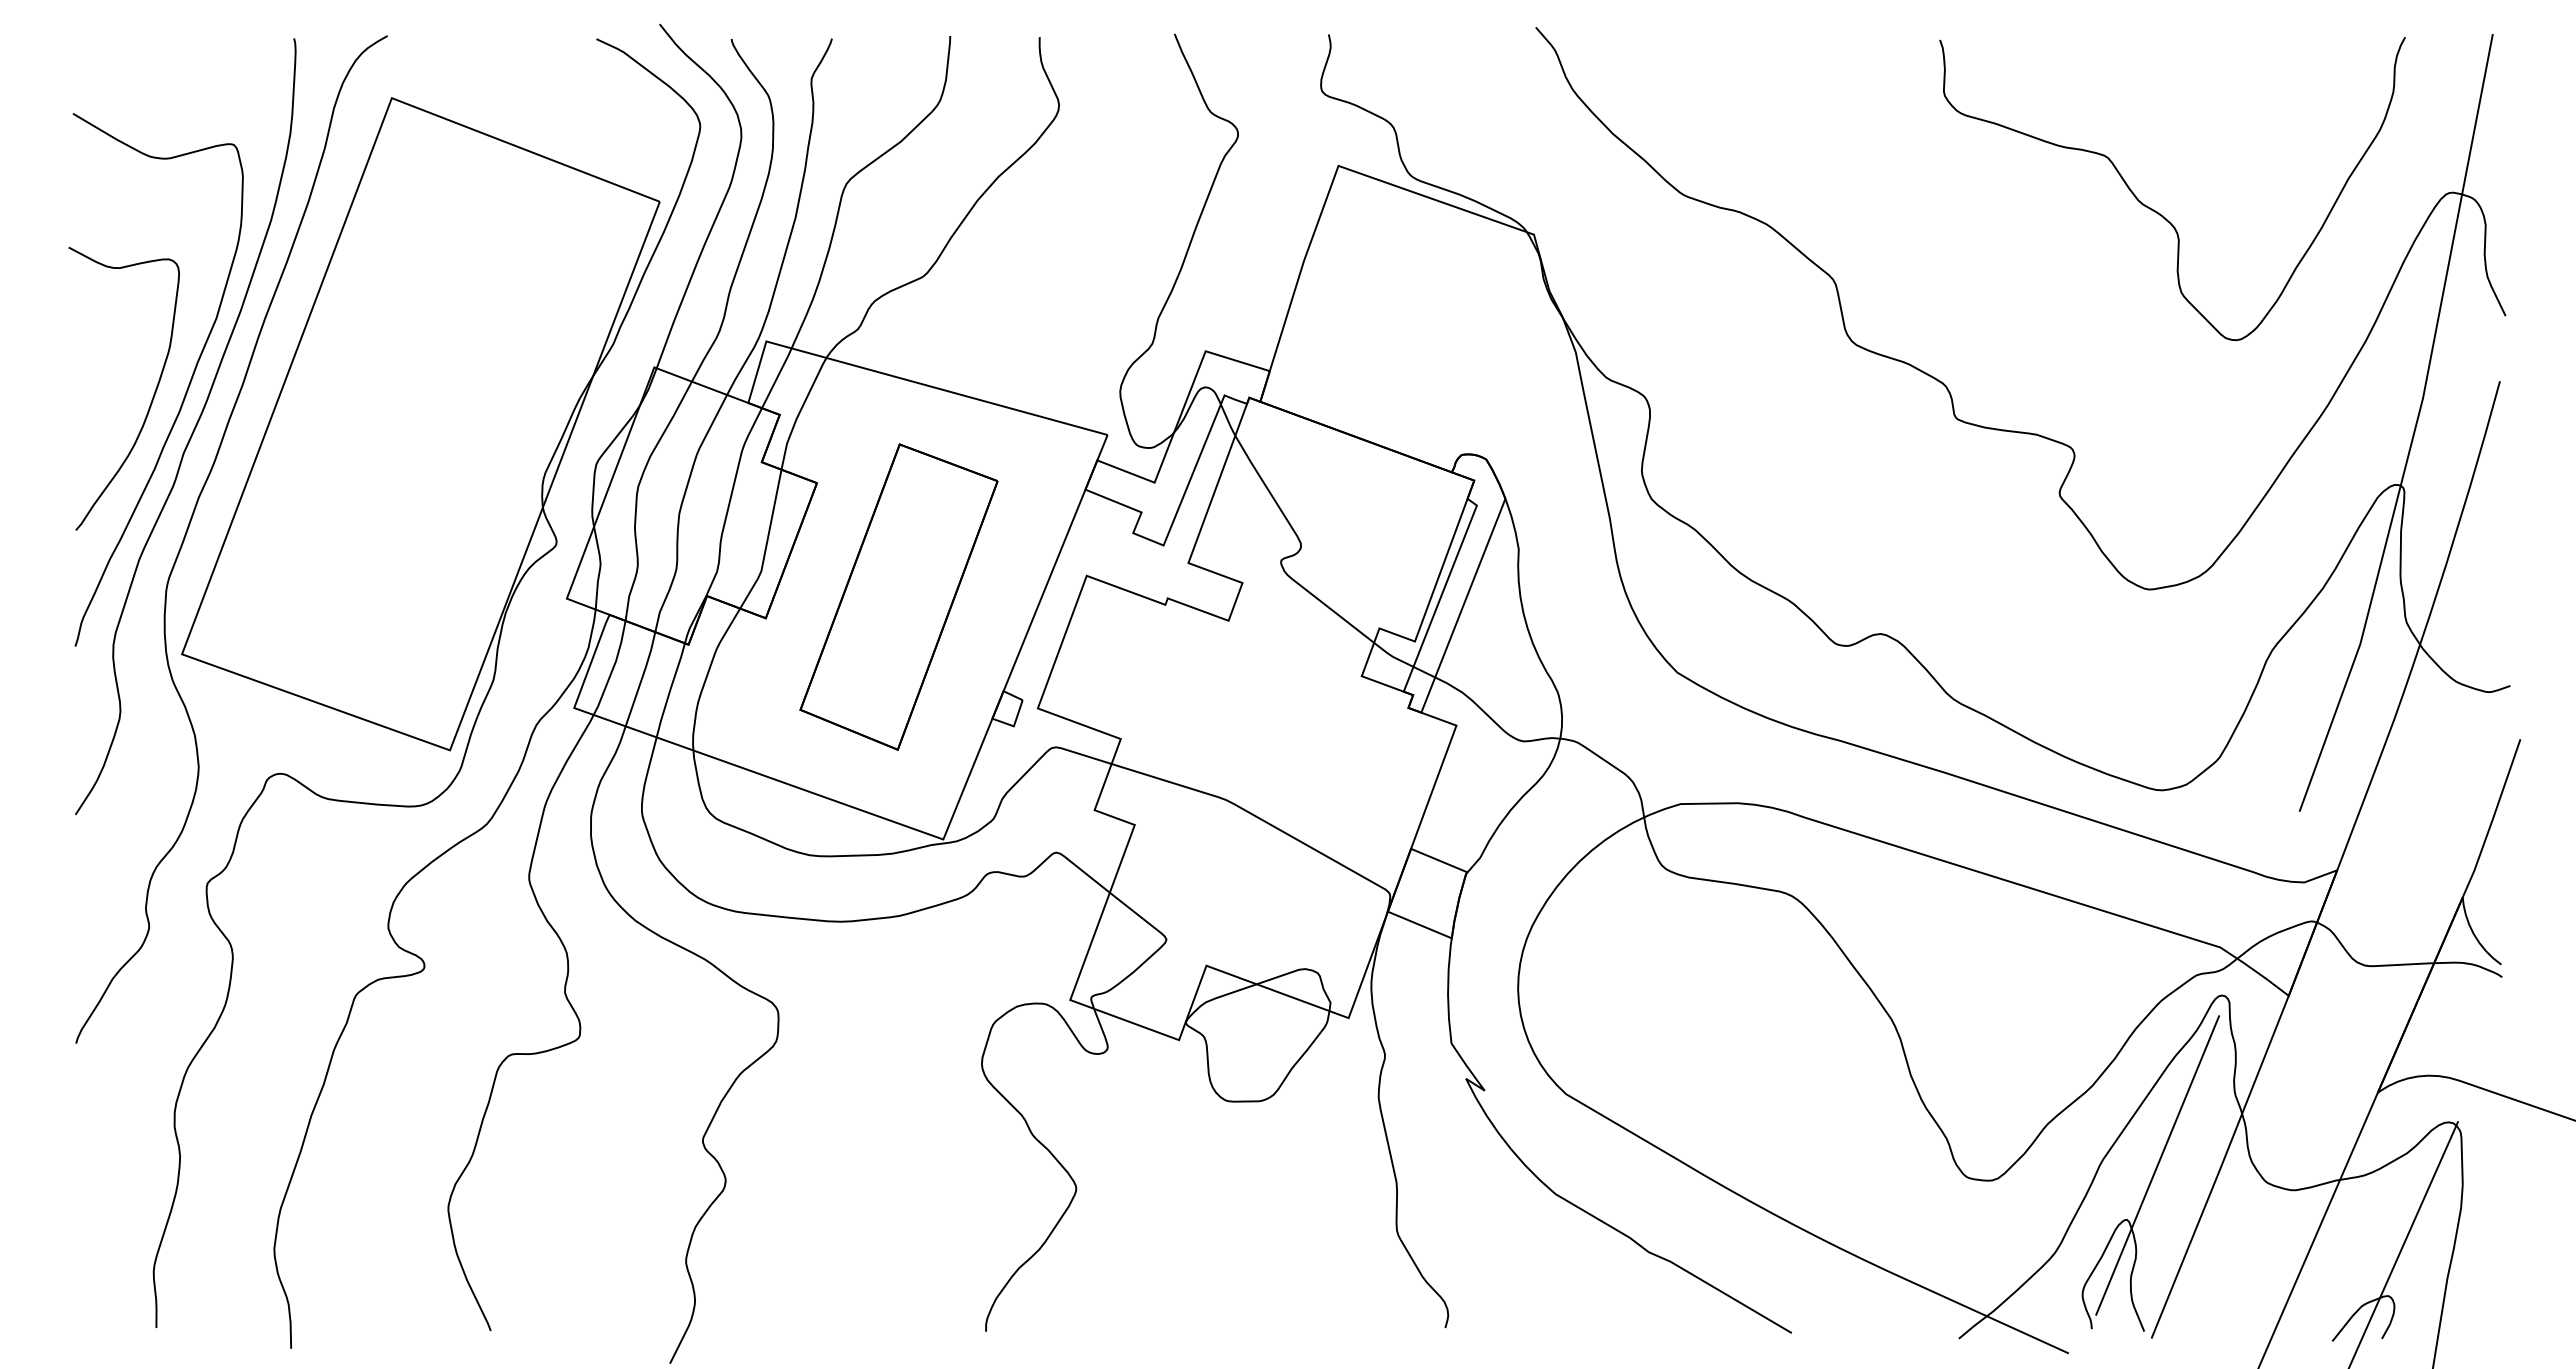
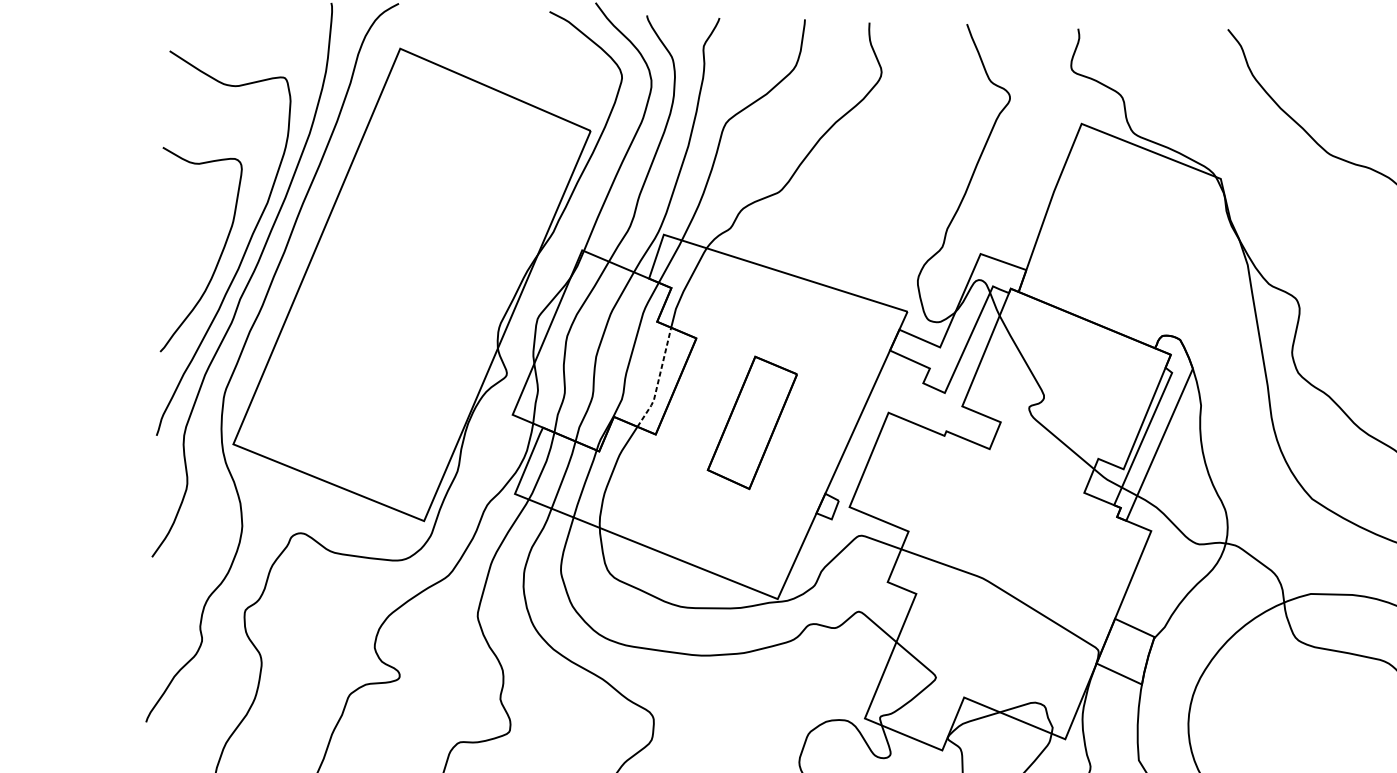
line: (767, 542) -> (659, 379), solid -> dashed
part: (898, 596) -> (752, 422), size x0.6

